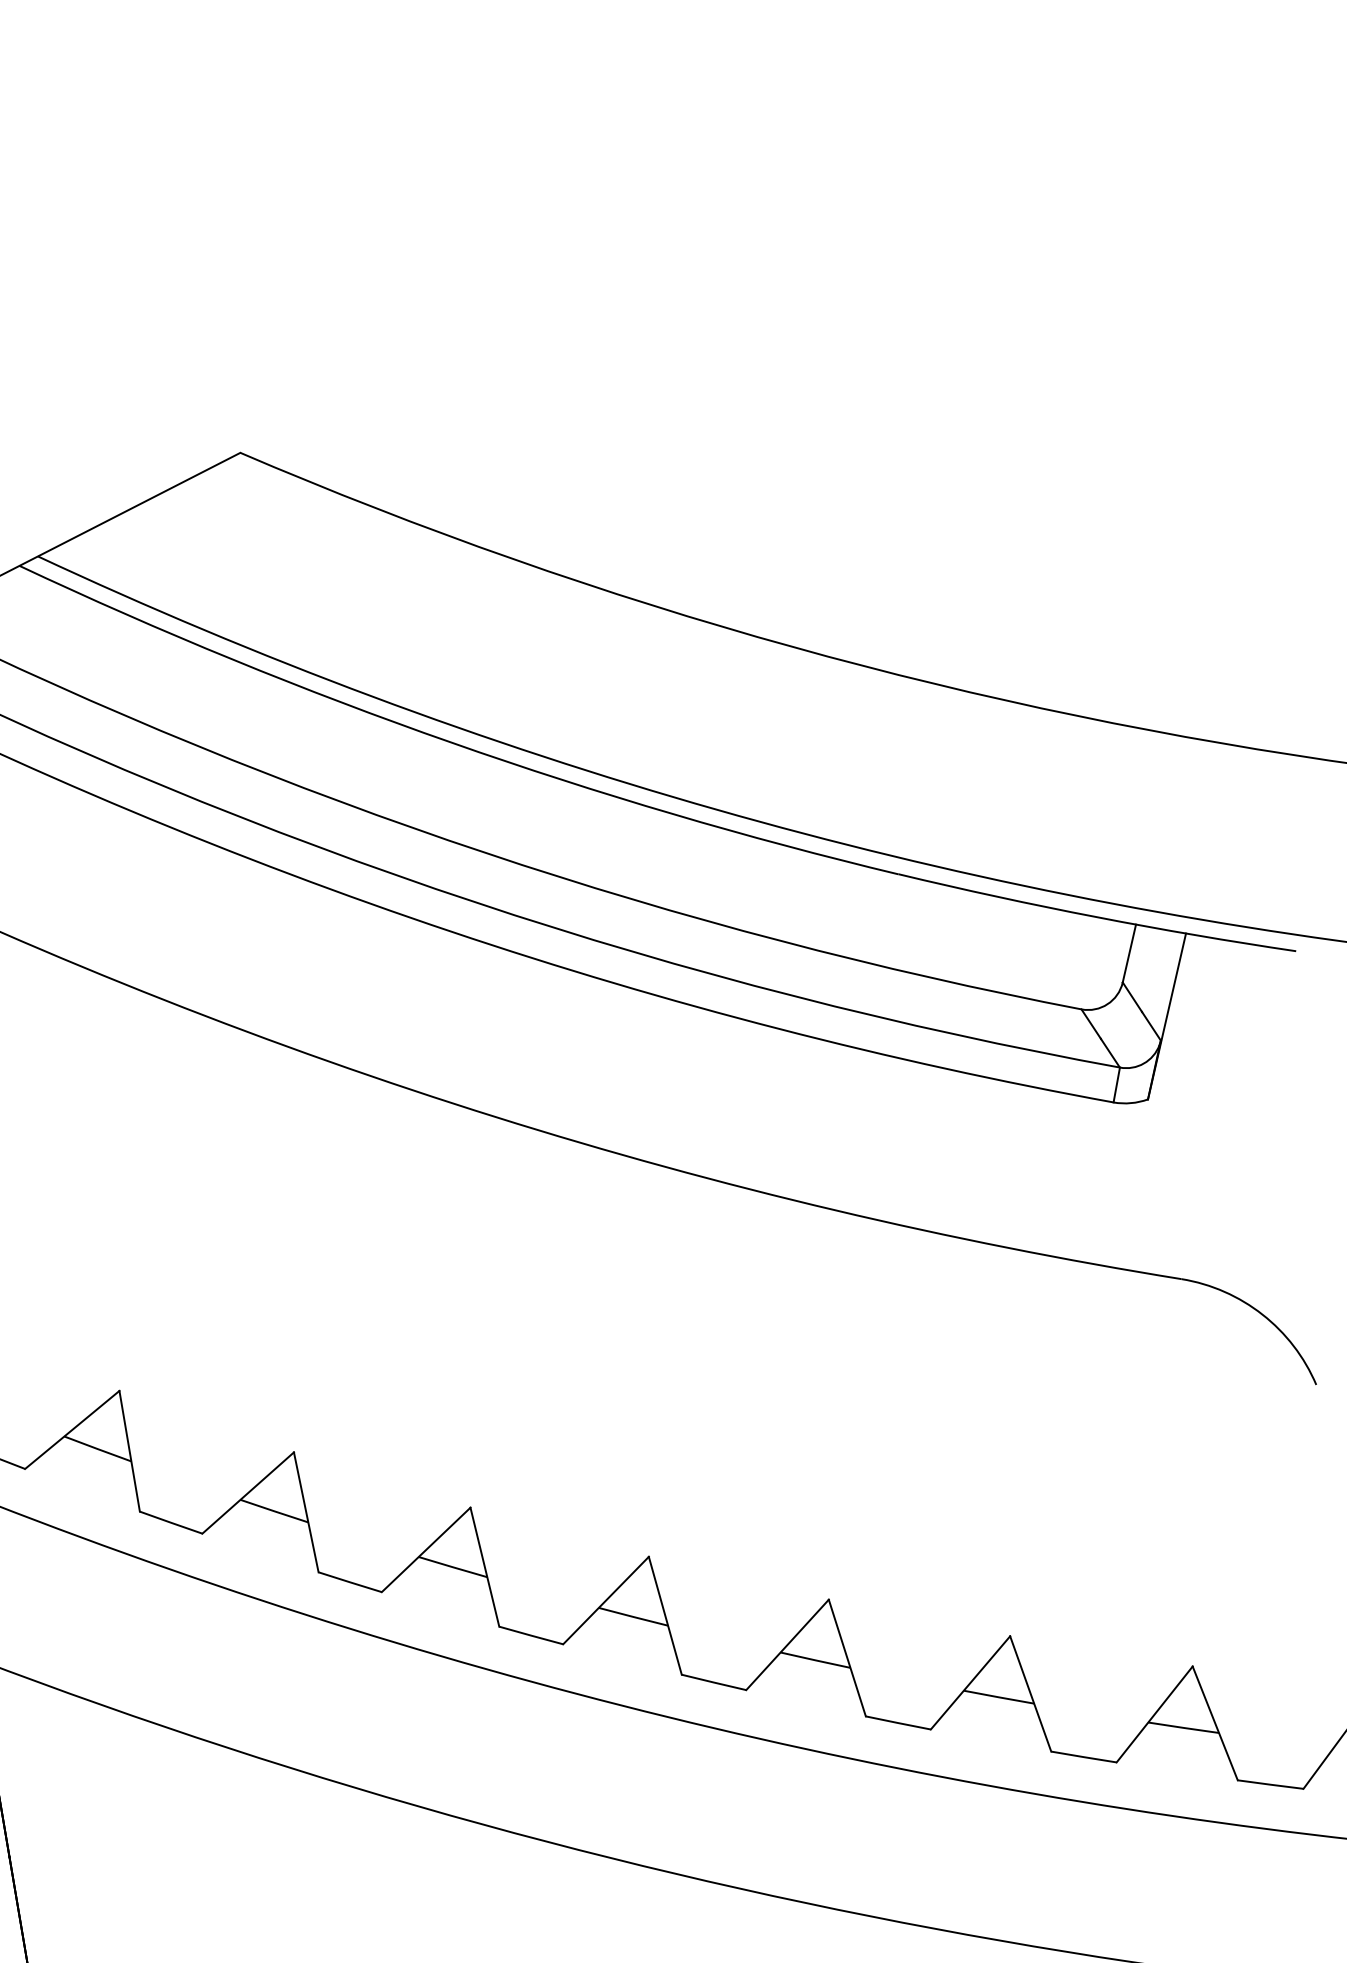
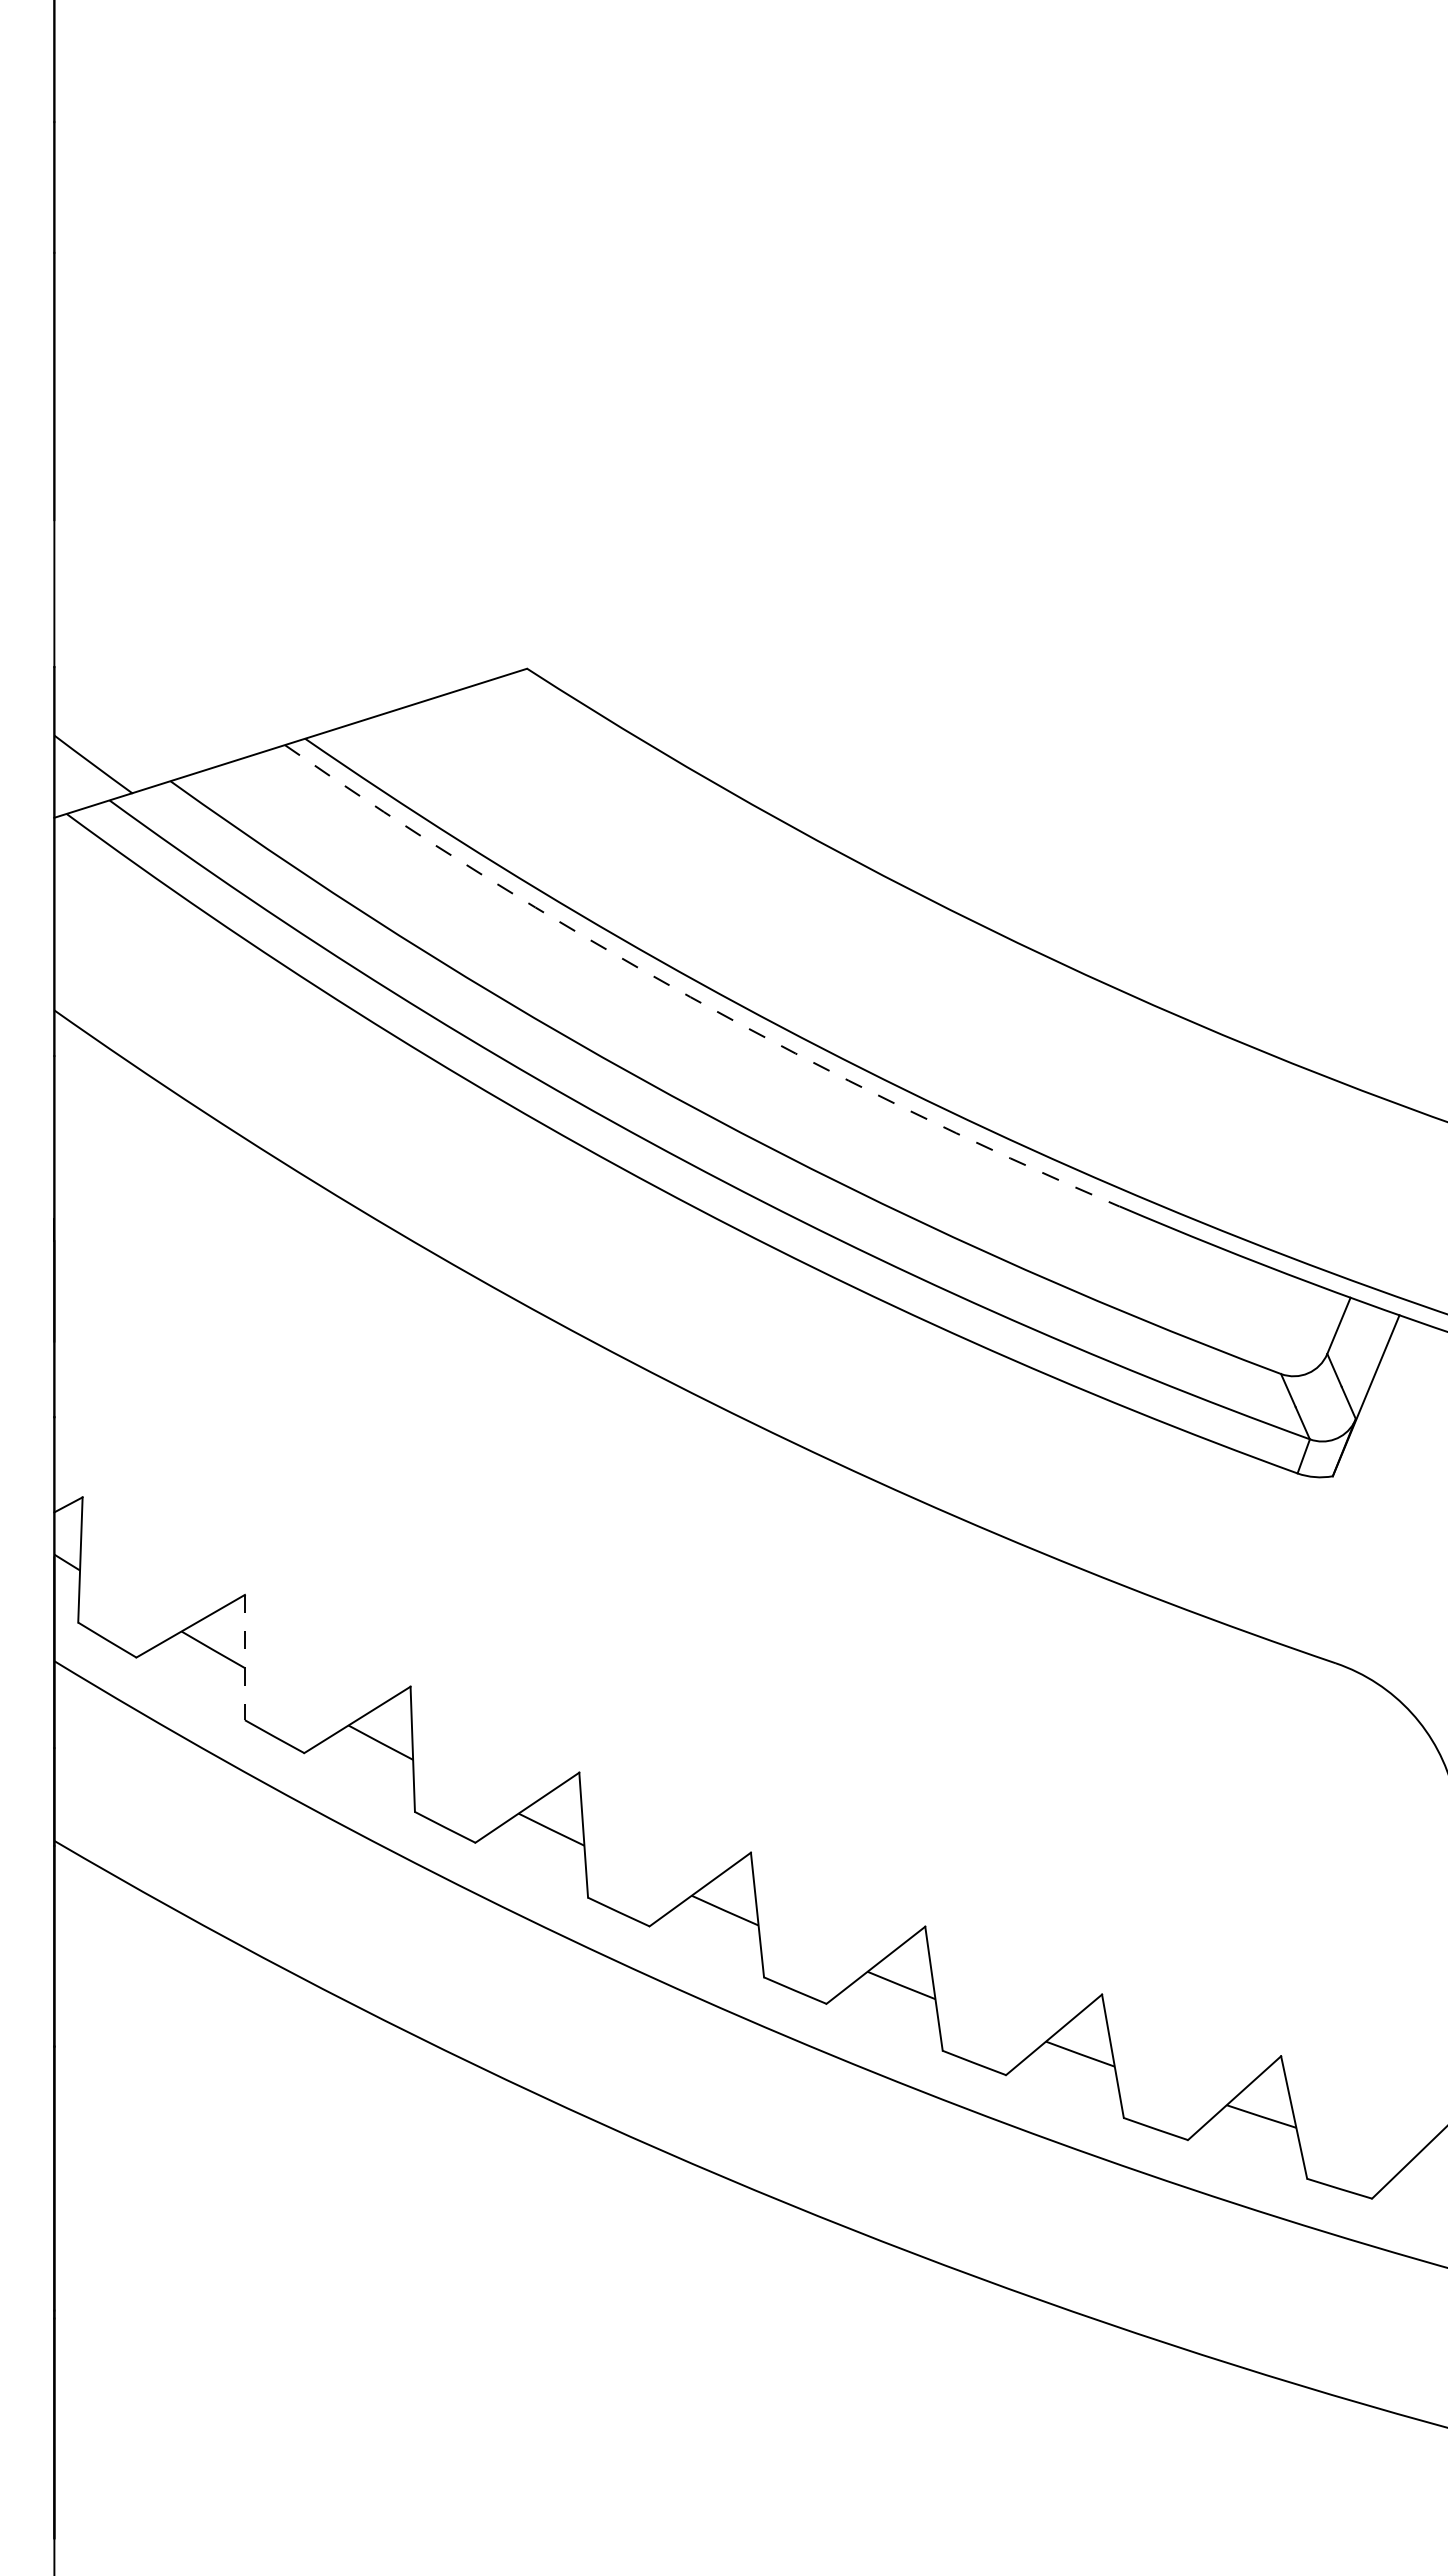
arc: (451, 742) -> (690, 997), solid -> dashed
line: (129, 1451) -> (244, 1657), solid -> dashed

